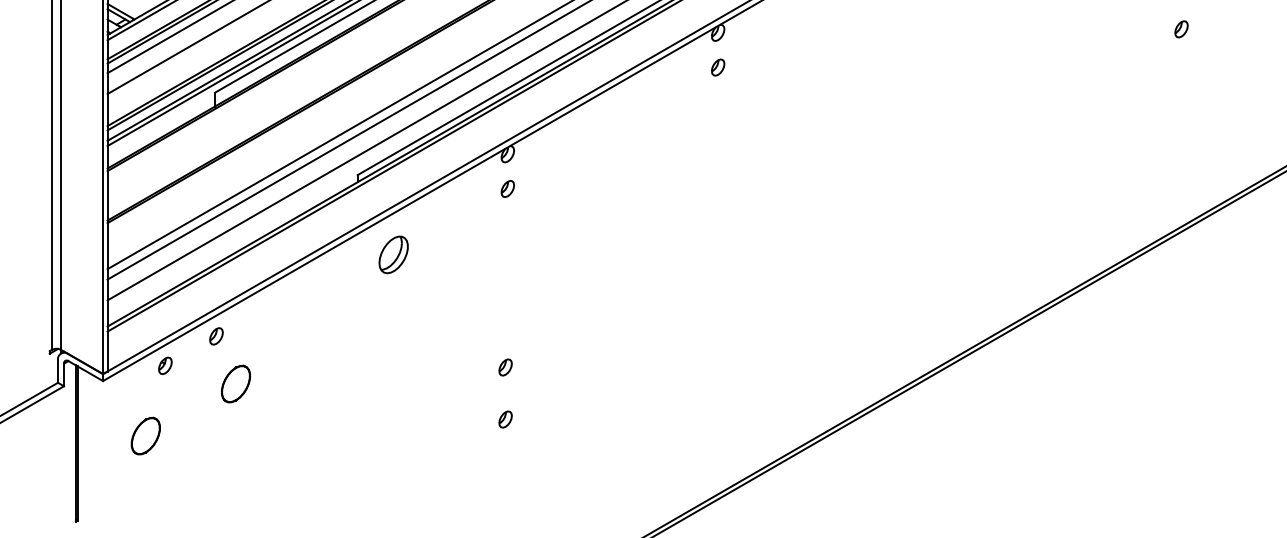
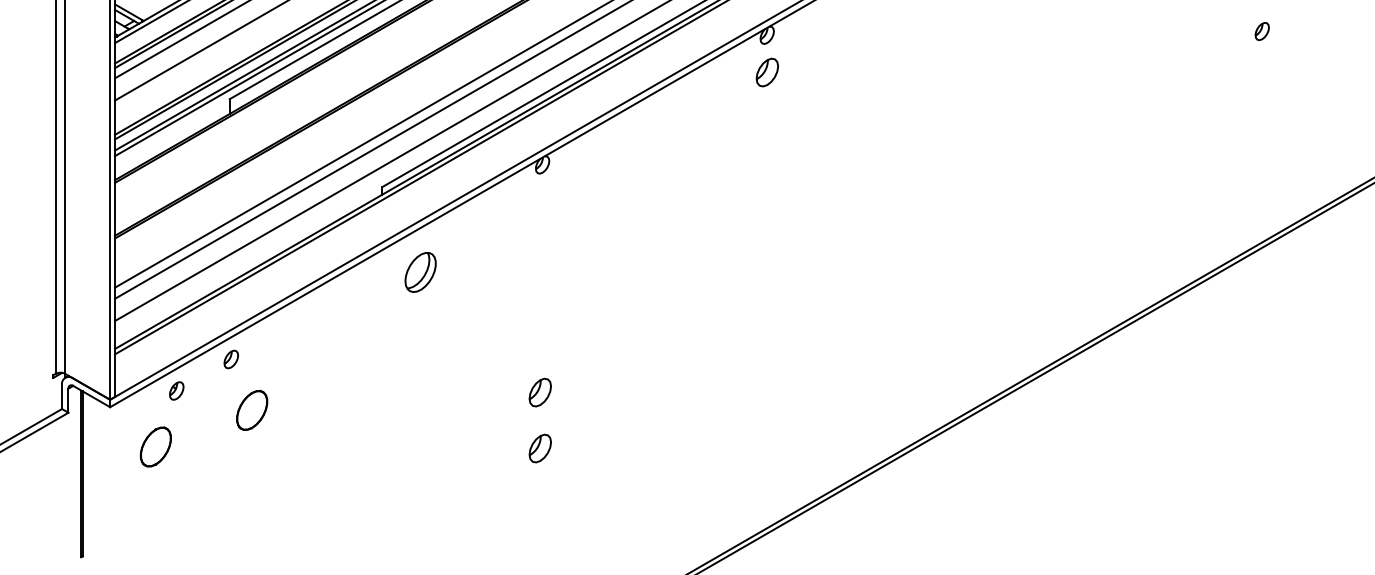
part: (717, 66) -> (766, 71), size x1.6
part: (507, 188) -> (542, 201), removed
part: (504, 367) -> (539, 392), size x1.6
part: (504, 418) -> (539, 447), size x1.6
part: (145, 435) -> (155, 446), moved

